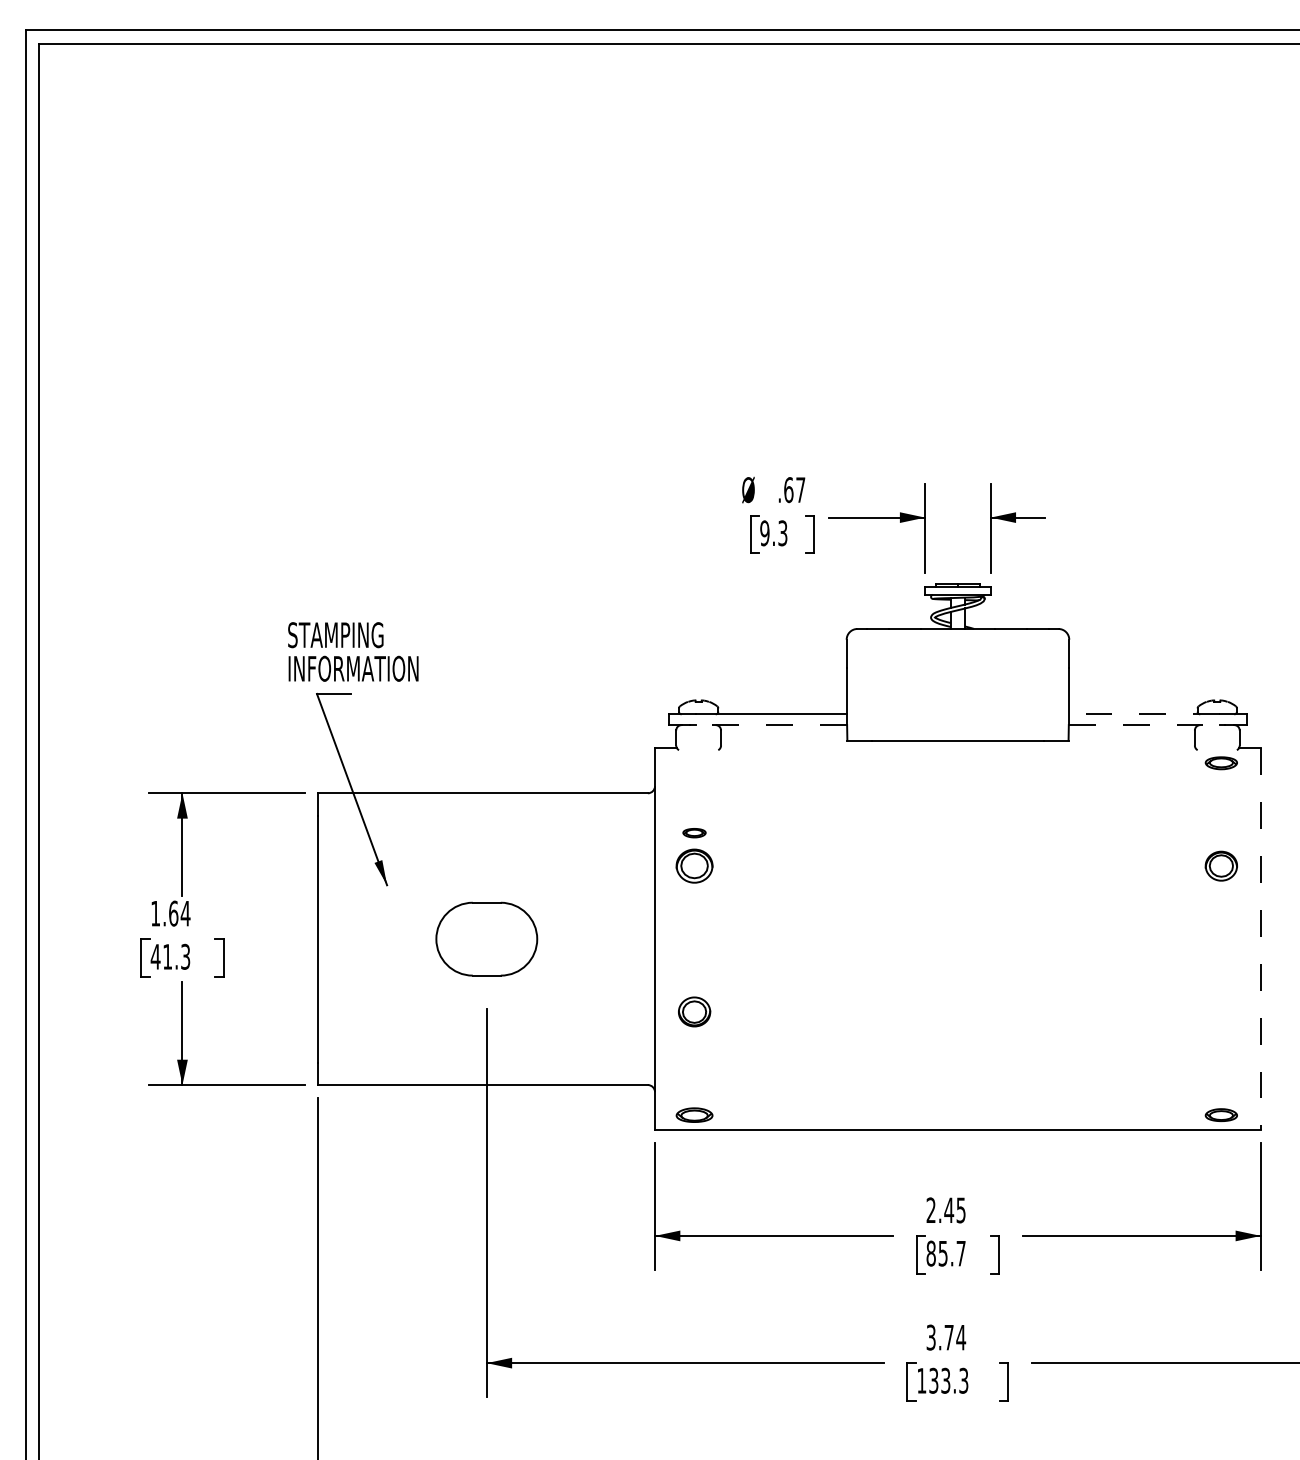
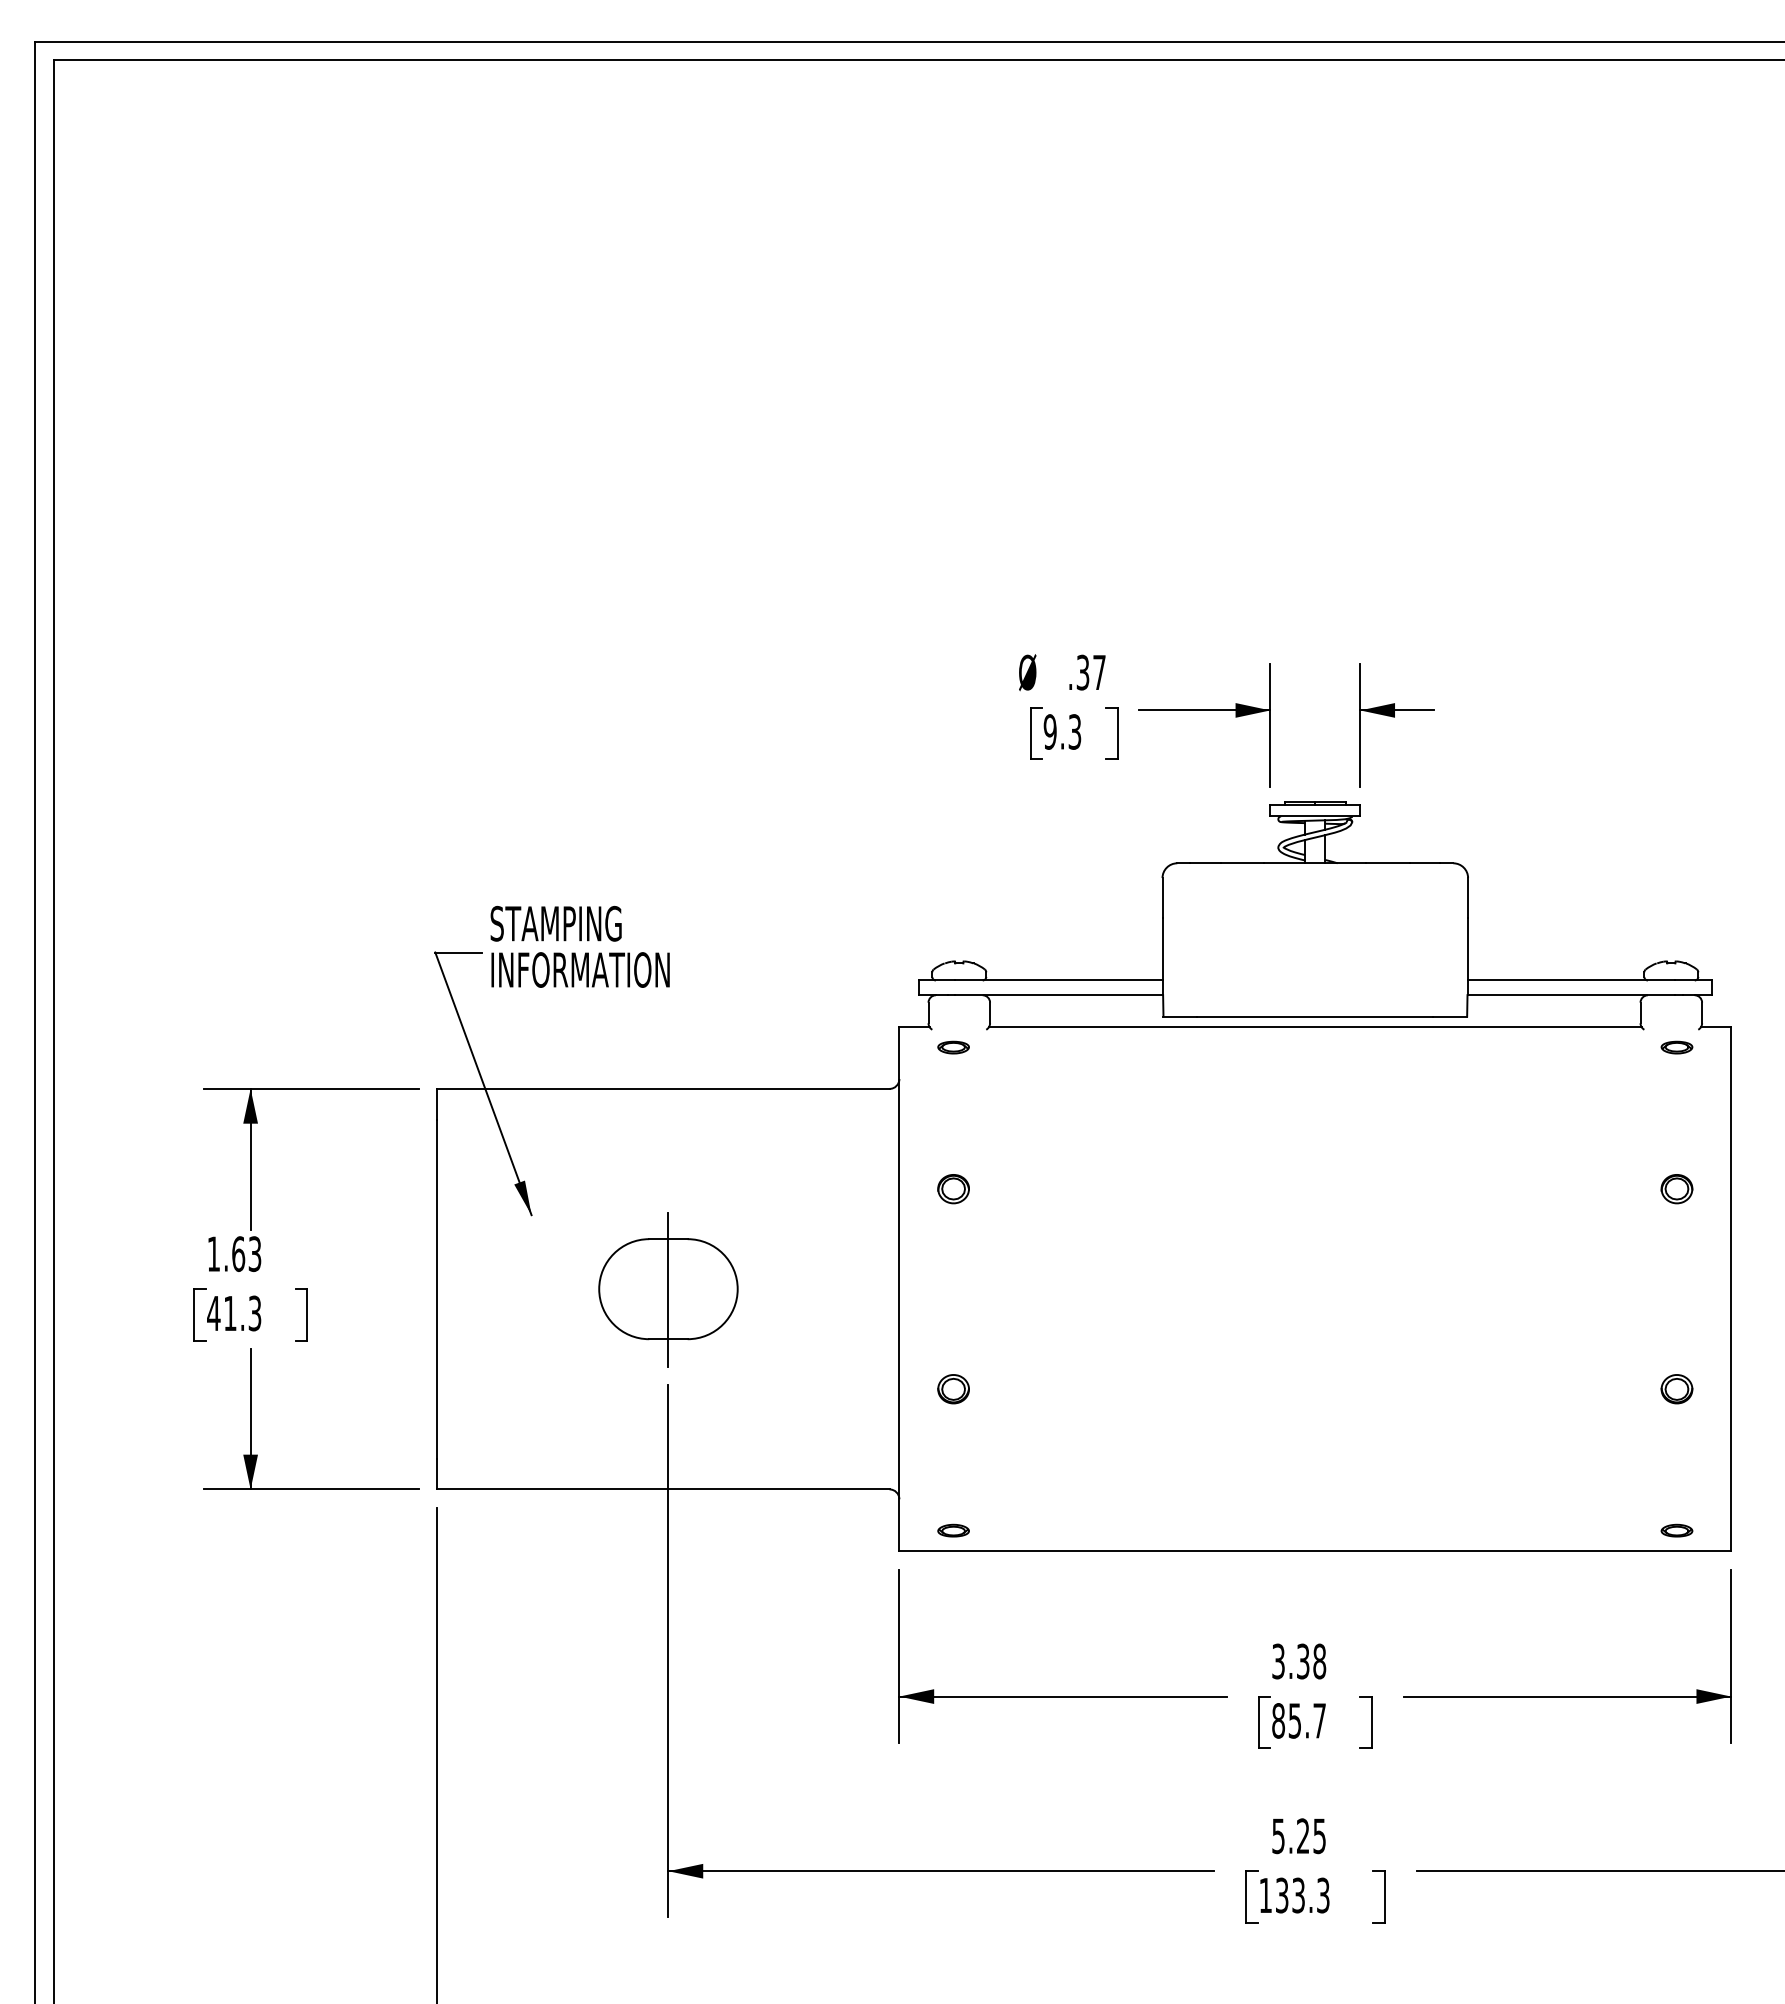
text: (788, 489) -> (1082, 672), .67 -> .37
text: (352, 651) -> (579, 946), moved
line: (1144, 714) -> (1571, 980), dashed -> solid
line: (771, 725) -> (1059, 995), dashed -> solid
line: (1144, 725) -> (1571, 995), dashed -> solid
line: (957, 748) -> (1314, 1027), added
part: (1221, 763) -> (1676, 1047), size x0.71
part: (694, 833) -> (953, 1047), moved
part: (694, 866) -> (953, 1189), size x0.62
part: (1221, 866) -> (1676, 1189), size x0.71
text: (185, 913) -> (254, 1254), 1.64 -> 1.63
line: (486, 939) -> (668, 1289), added
line: (1261, 939) -> (1731, 1289), dashed -> solid
part: (694, 1012) -> (953, 1389), size x0.71
part: (1221, 1012) -> (1676, 1389), added
part: (694, 1114) -> (953, 1530), size x0.62
part: (1221, 1114) -> (1676, 1530), size x0.71
text: (946, 1210) -> (1299, 1661), 2.45 -> 3.38
text: (946, 1337) -> (1299, 1836), 3.74 -> 5.25

